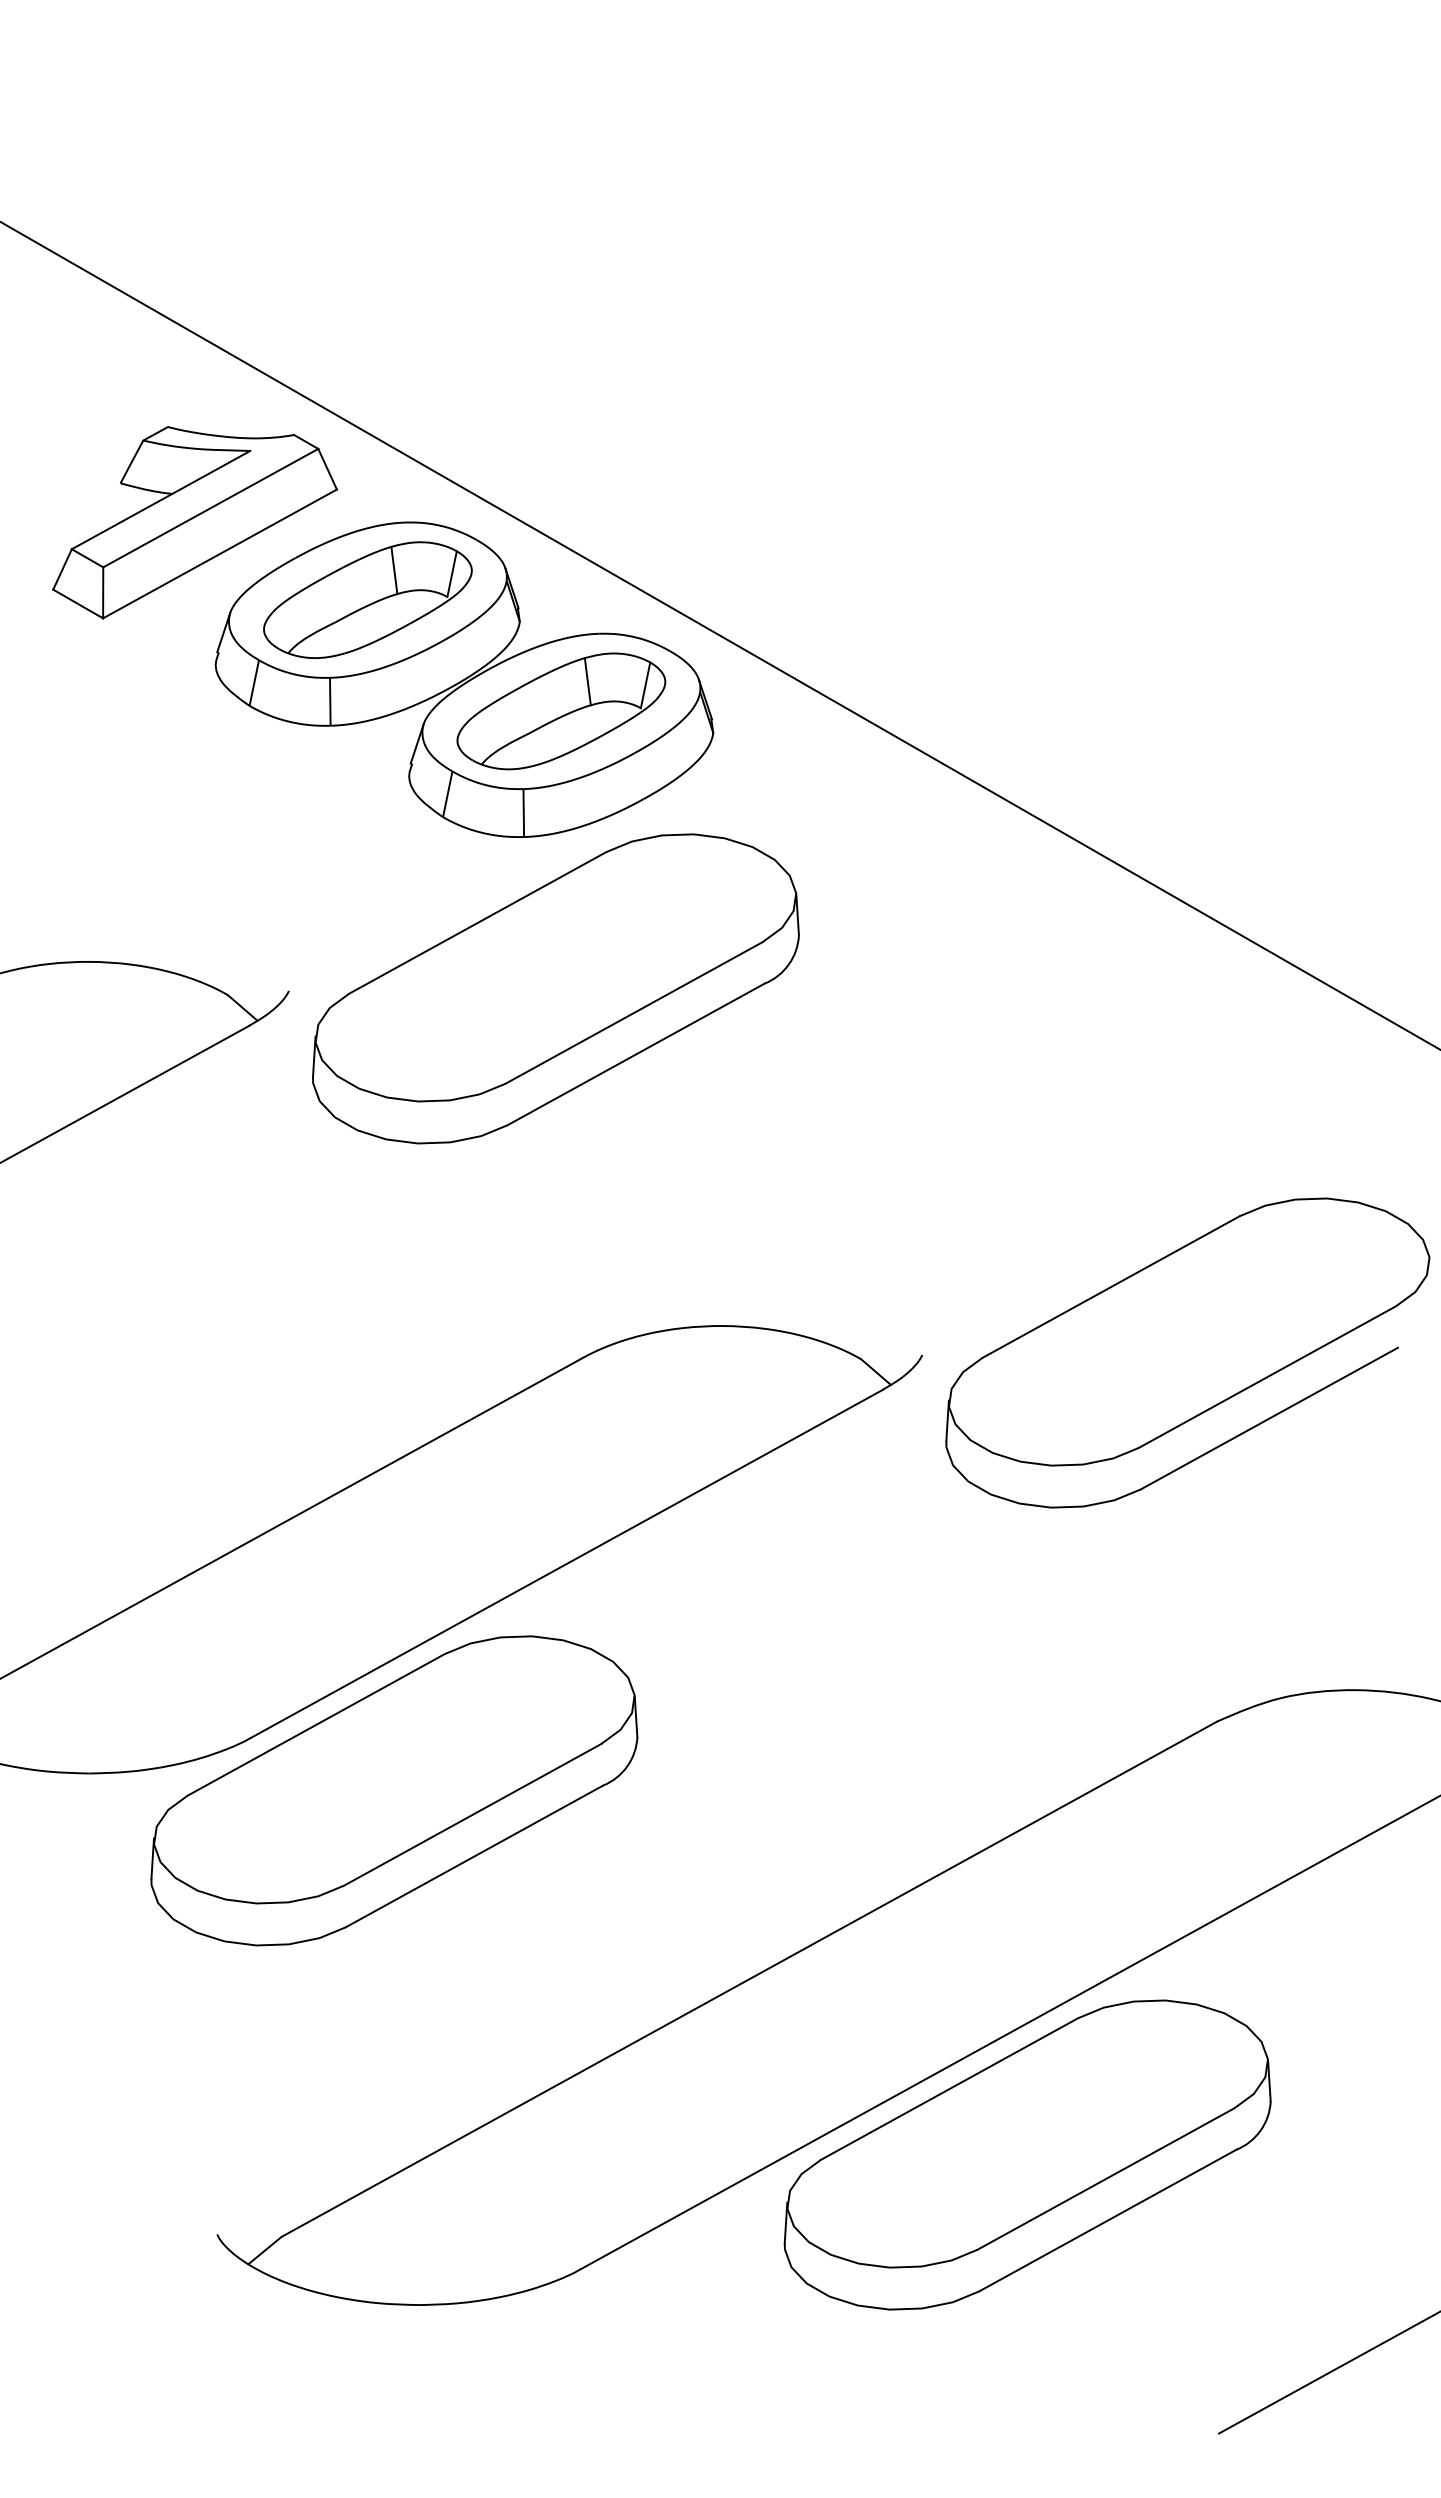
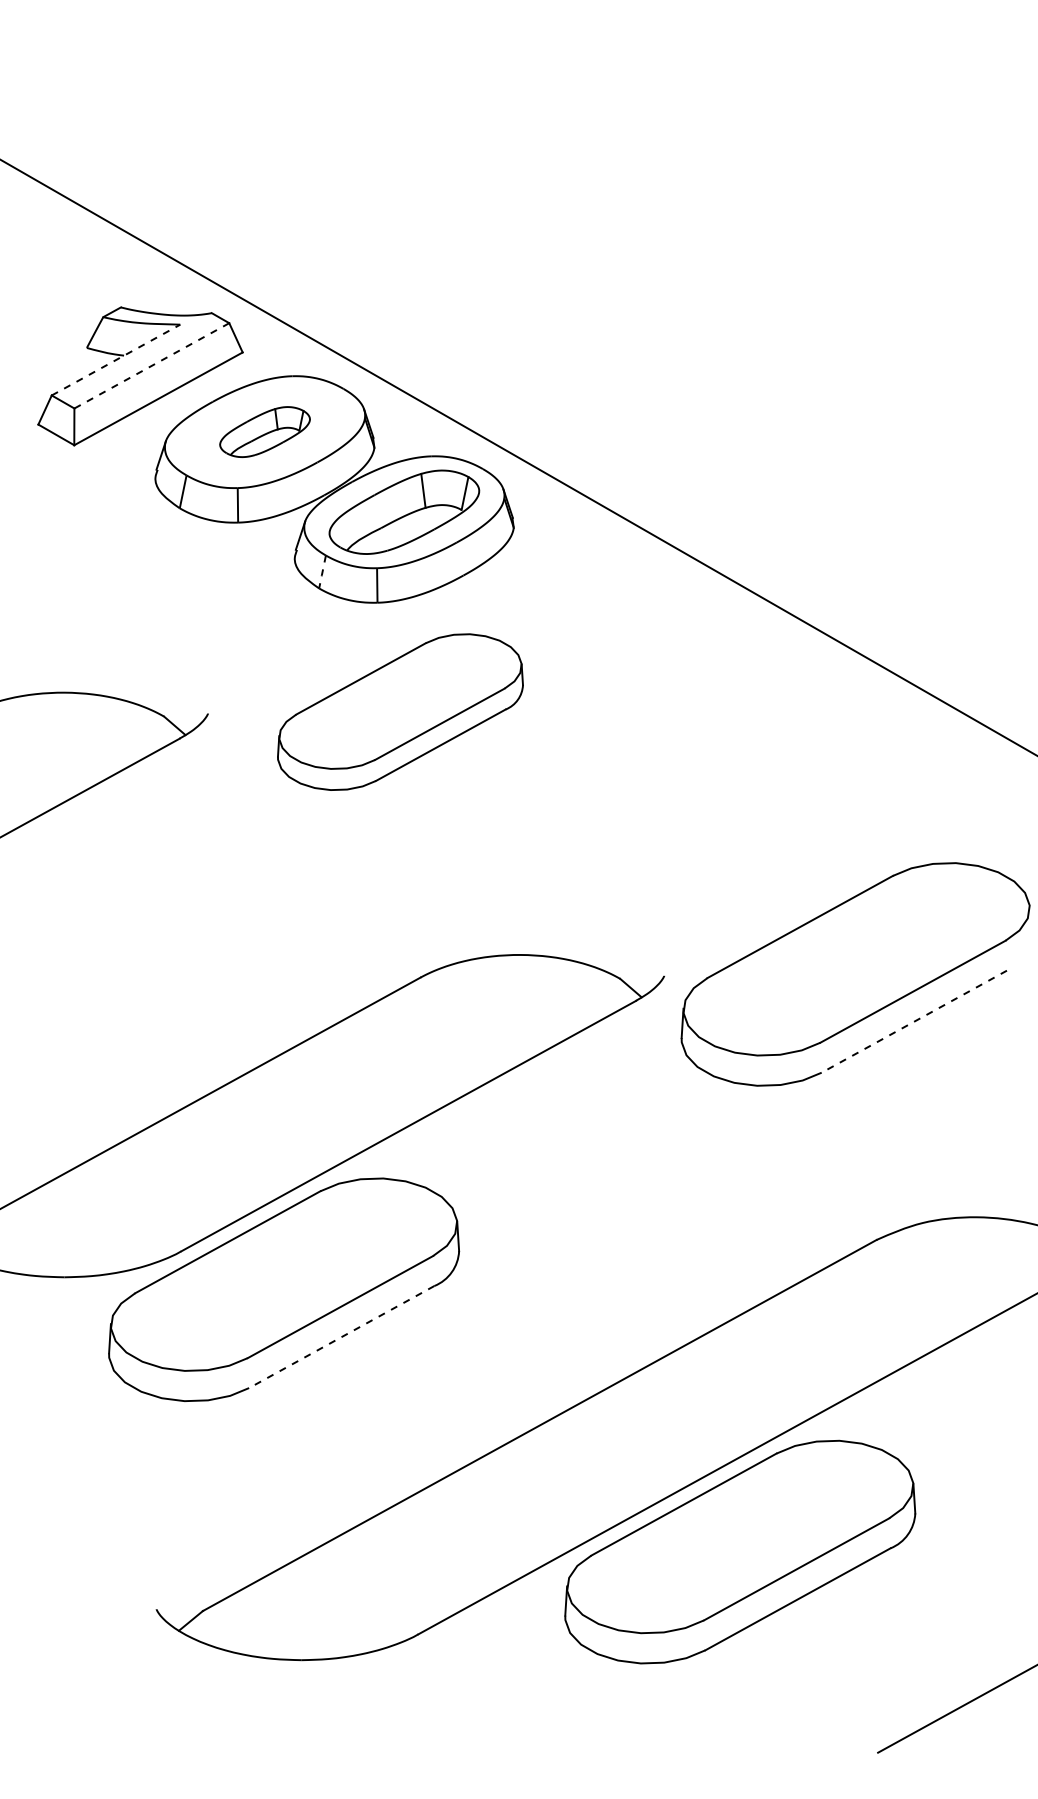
line: (161, 500) -> (116, 360), solid -> dashed
line: (210, 508) -> (151, 366), solid -> dashed
part: (367, 599) -> (264, 431), size x0.6
line: (447, 794) -> (322, 572), solid -> dashed
part: (555, 988) -> (400, 711), size x0.7
line: (1269, 1418) -> (914, 1021), solid -> dashed
line: (474, 1856) -> (341, 1337), solid -> dashed

